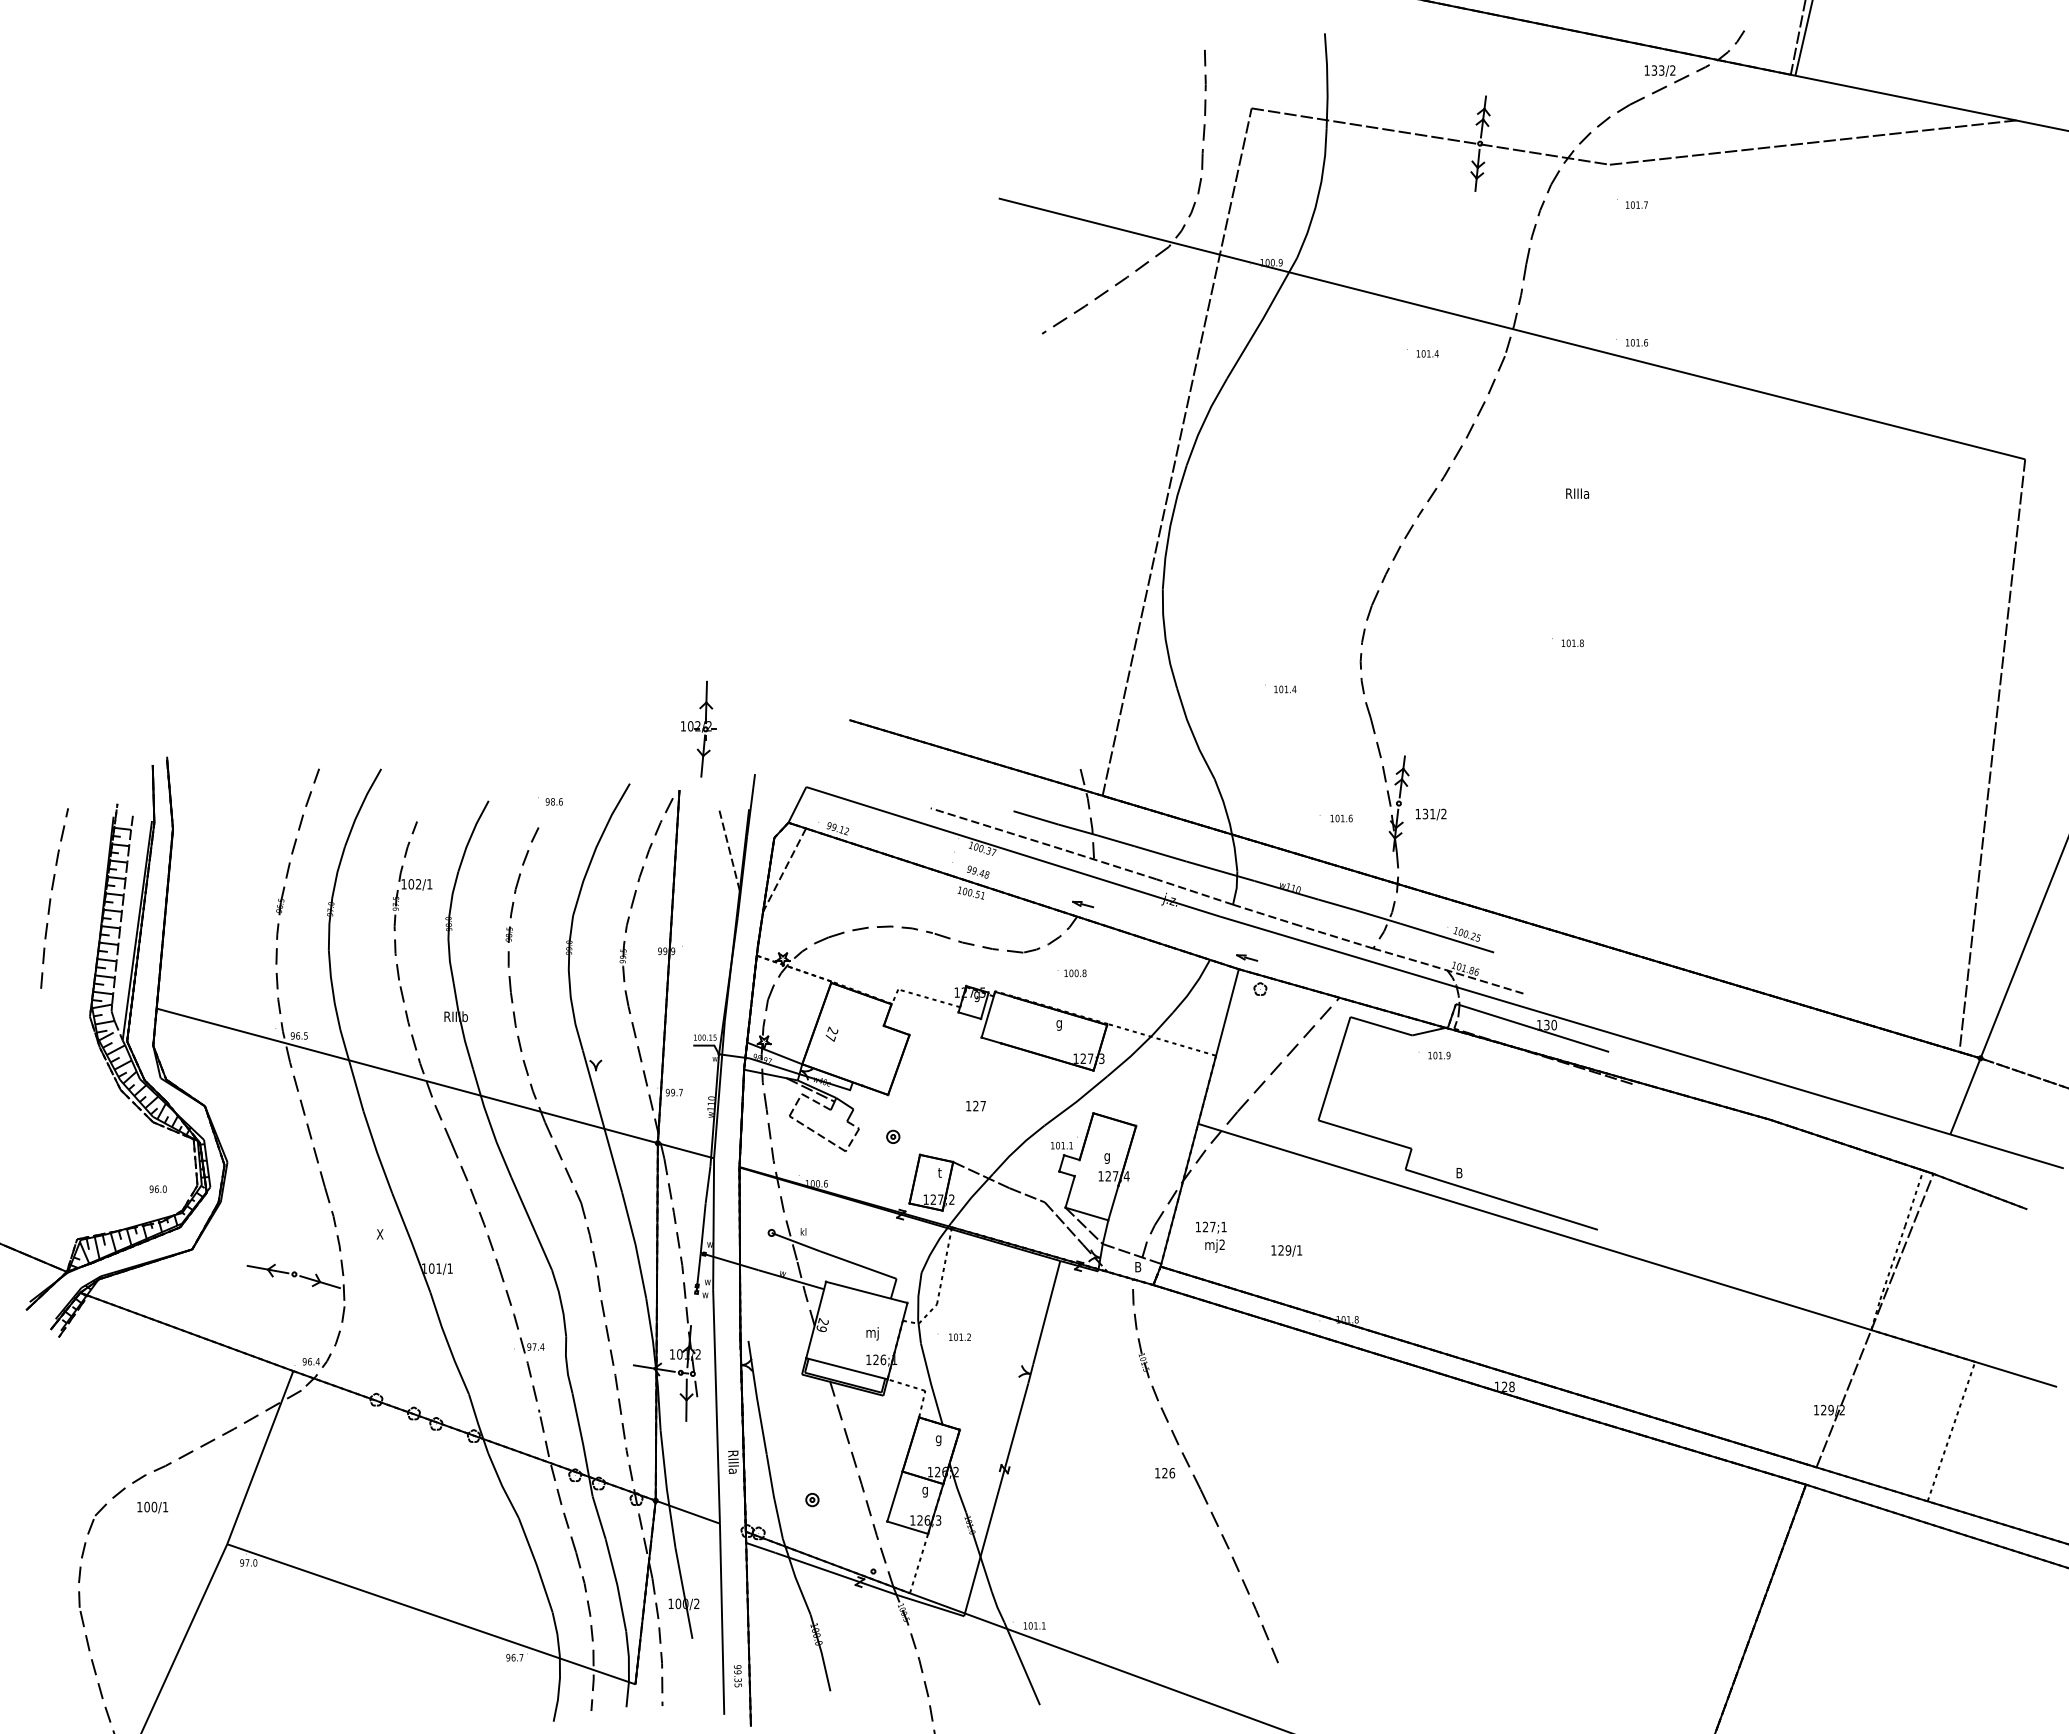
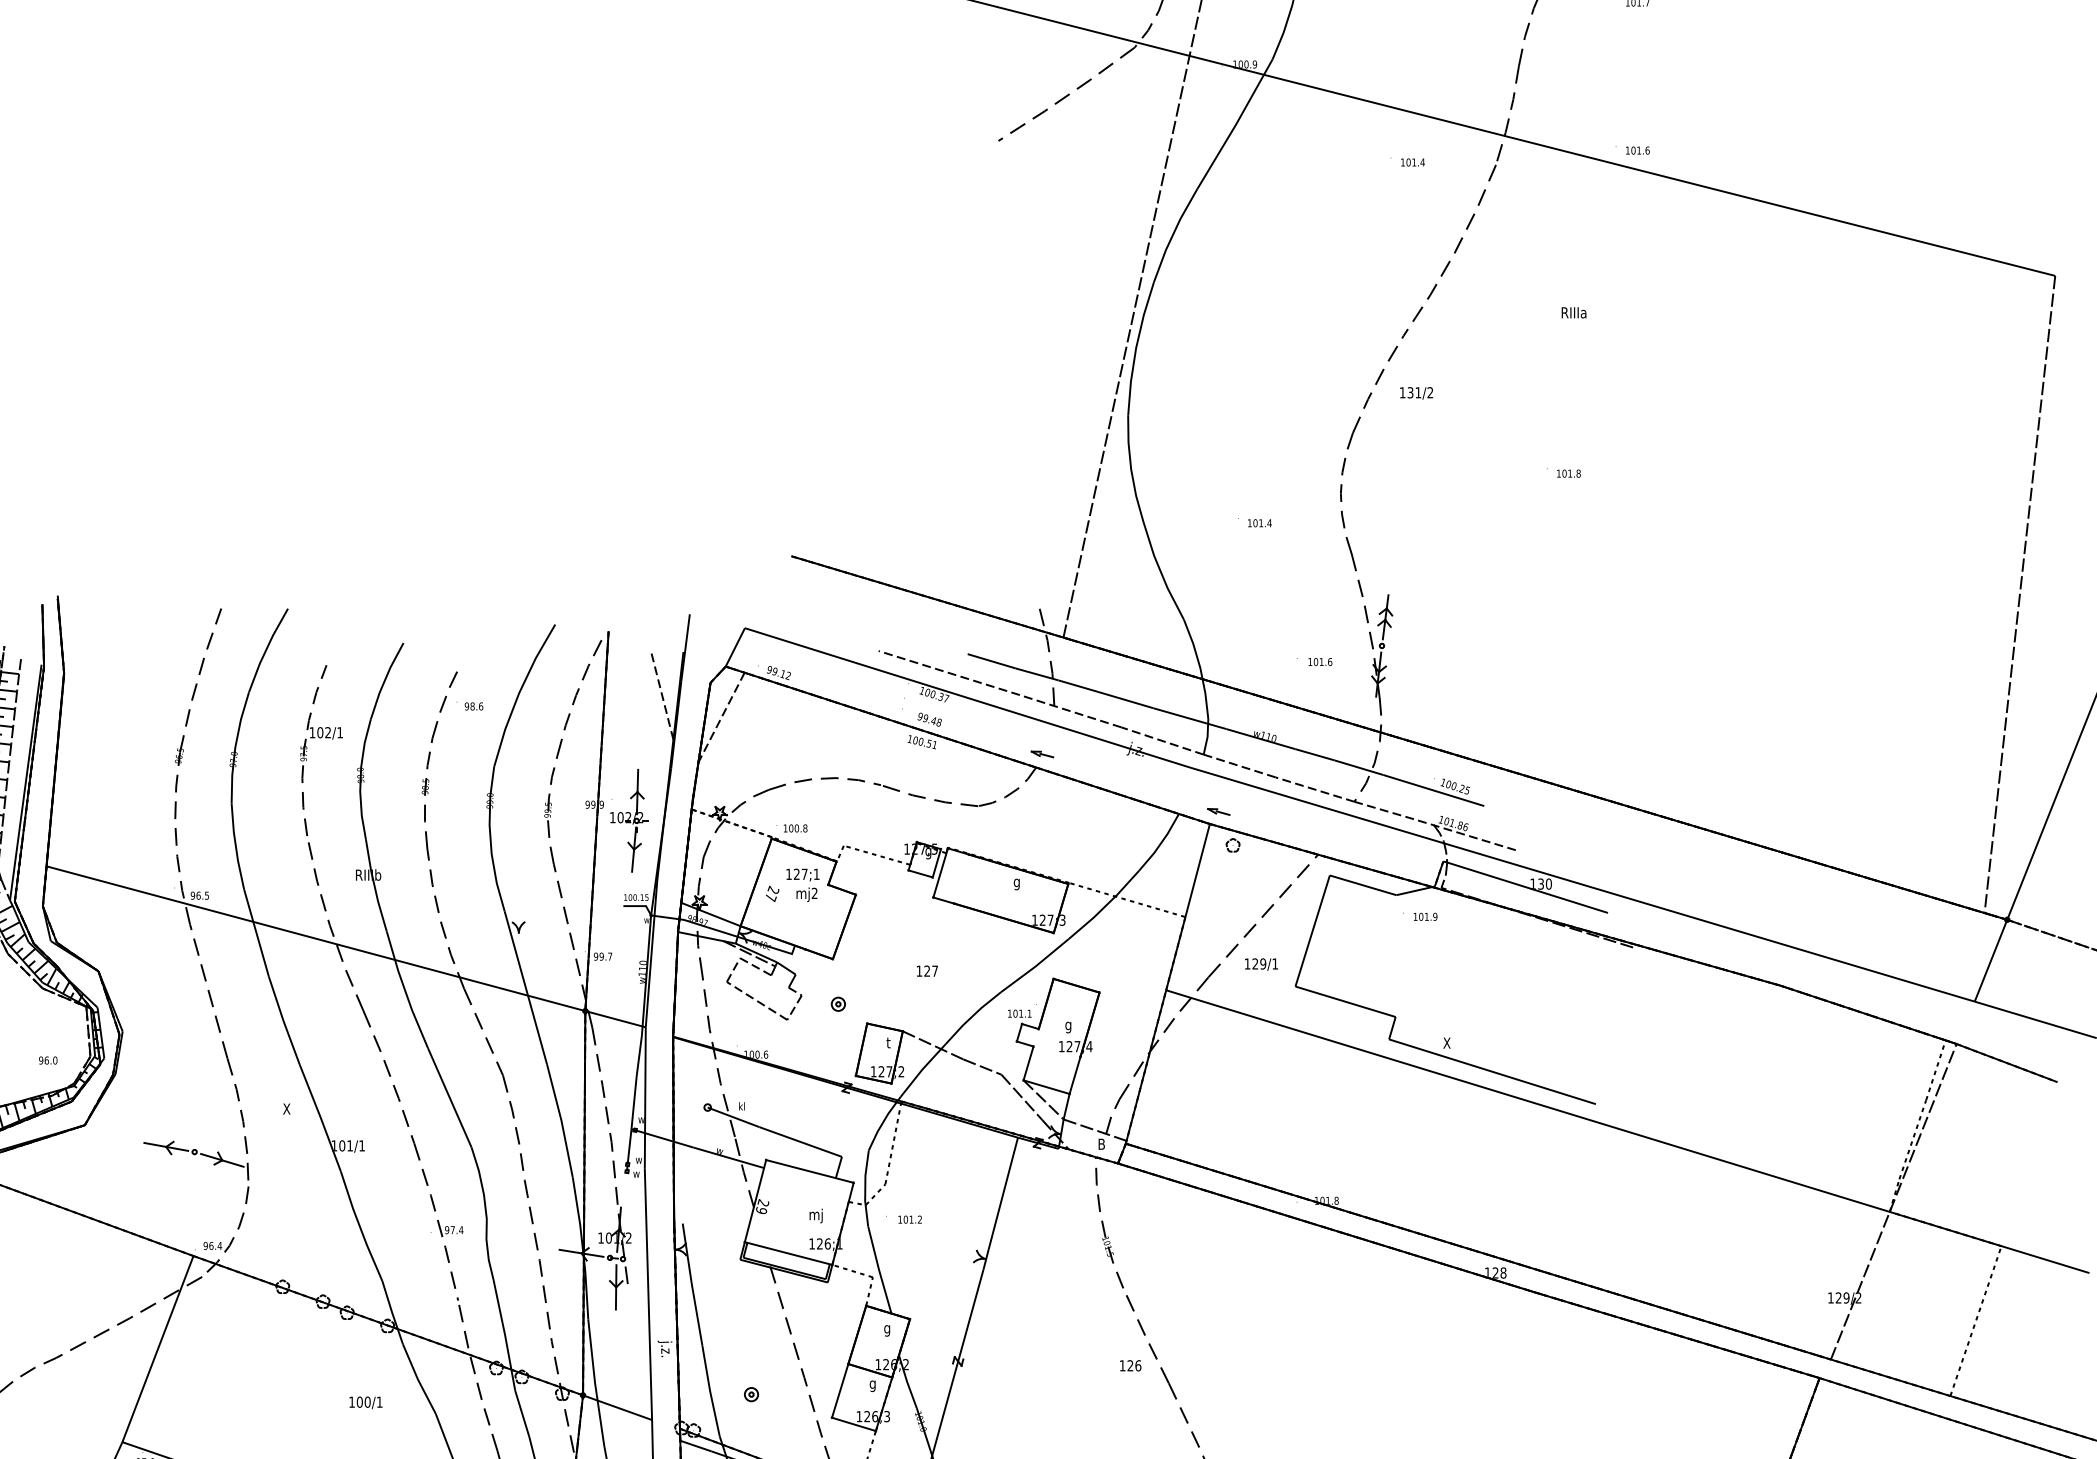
part: (698, 728) -> (629, 820), moved
text: (550, 801) -> (469, 706), moved
text: (1431, 814) -> (1417, 393), moved
text: (1071, 973) -> (791, 828), moved
text: (1459, 1173) -> (1447, 1043), B -> X
text: (1211, 1236) -> (803, 884), moved
text: (1286, 1250) -> (1261, 964), moved
text: (731, 1461) -> (664, 1353), RIIIa -> j.z.
text: (152, 1507) -> (365, 1402), moved

